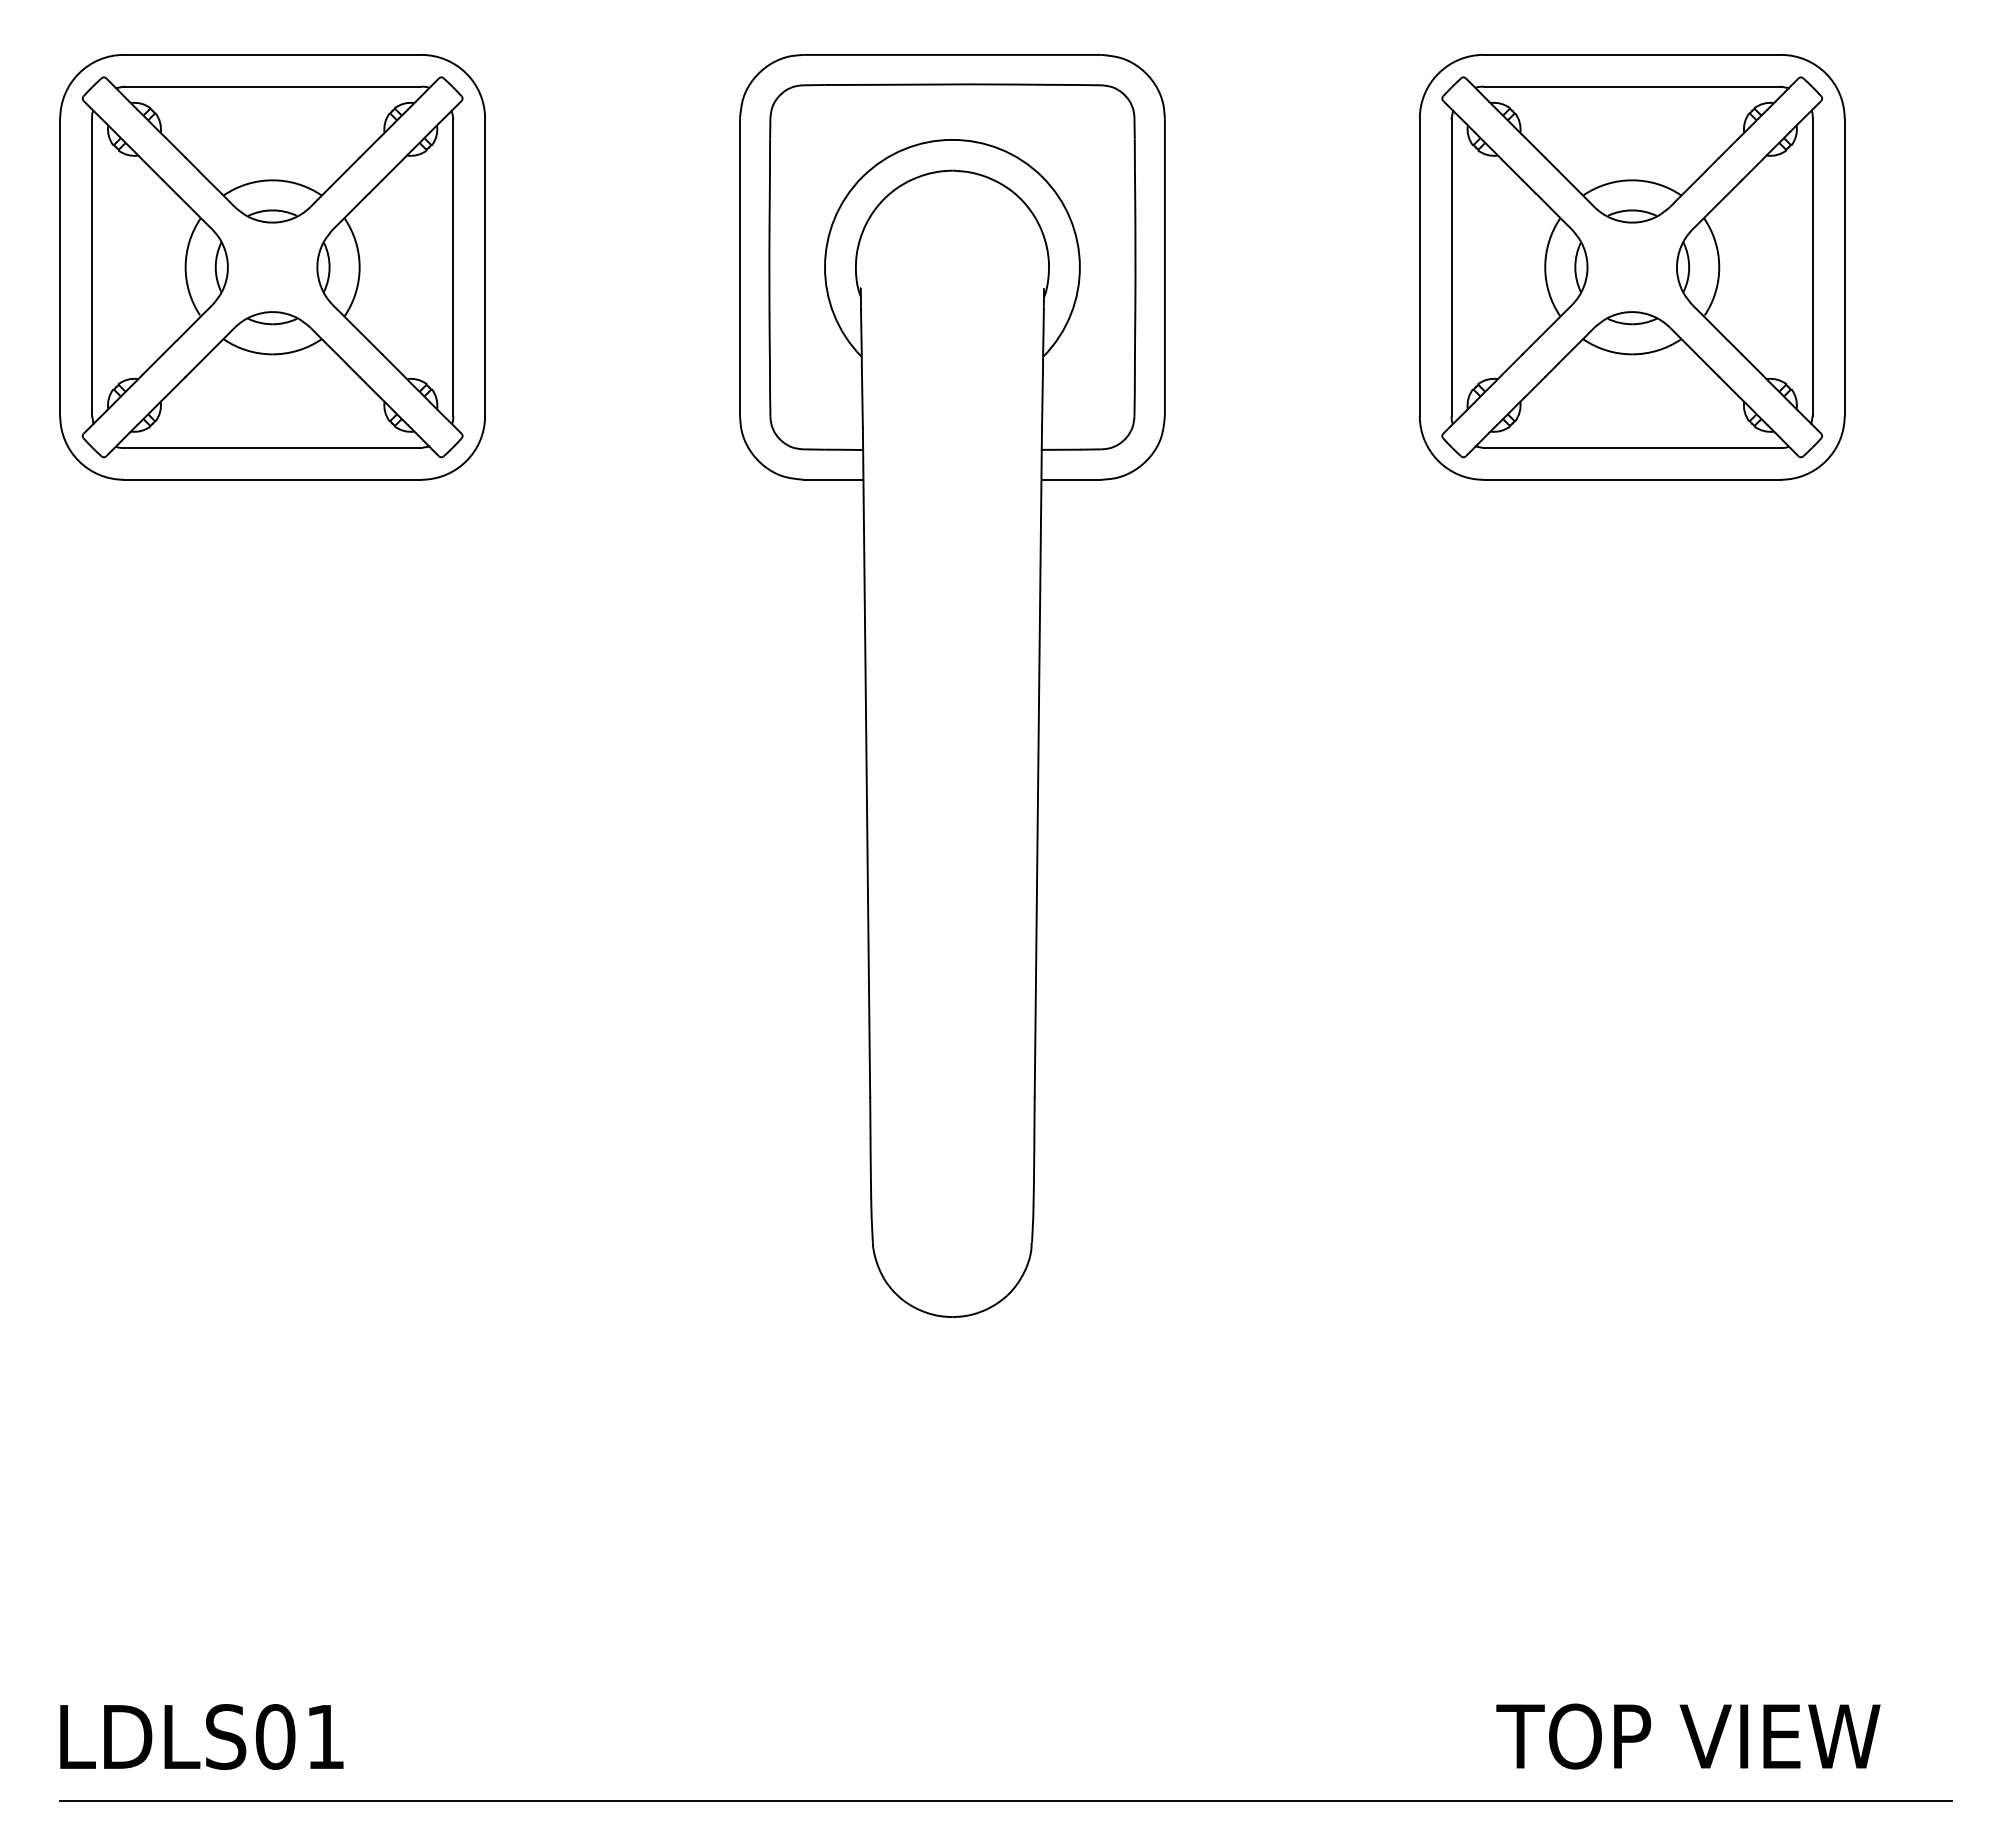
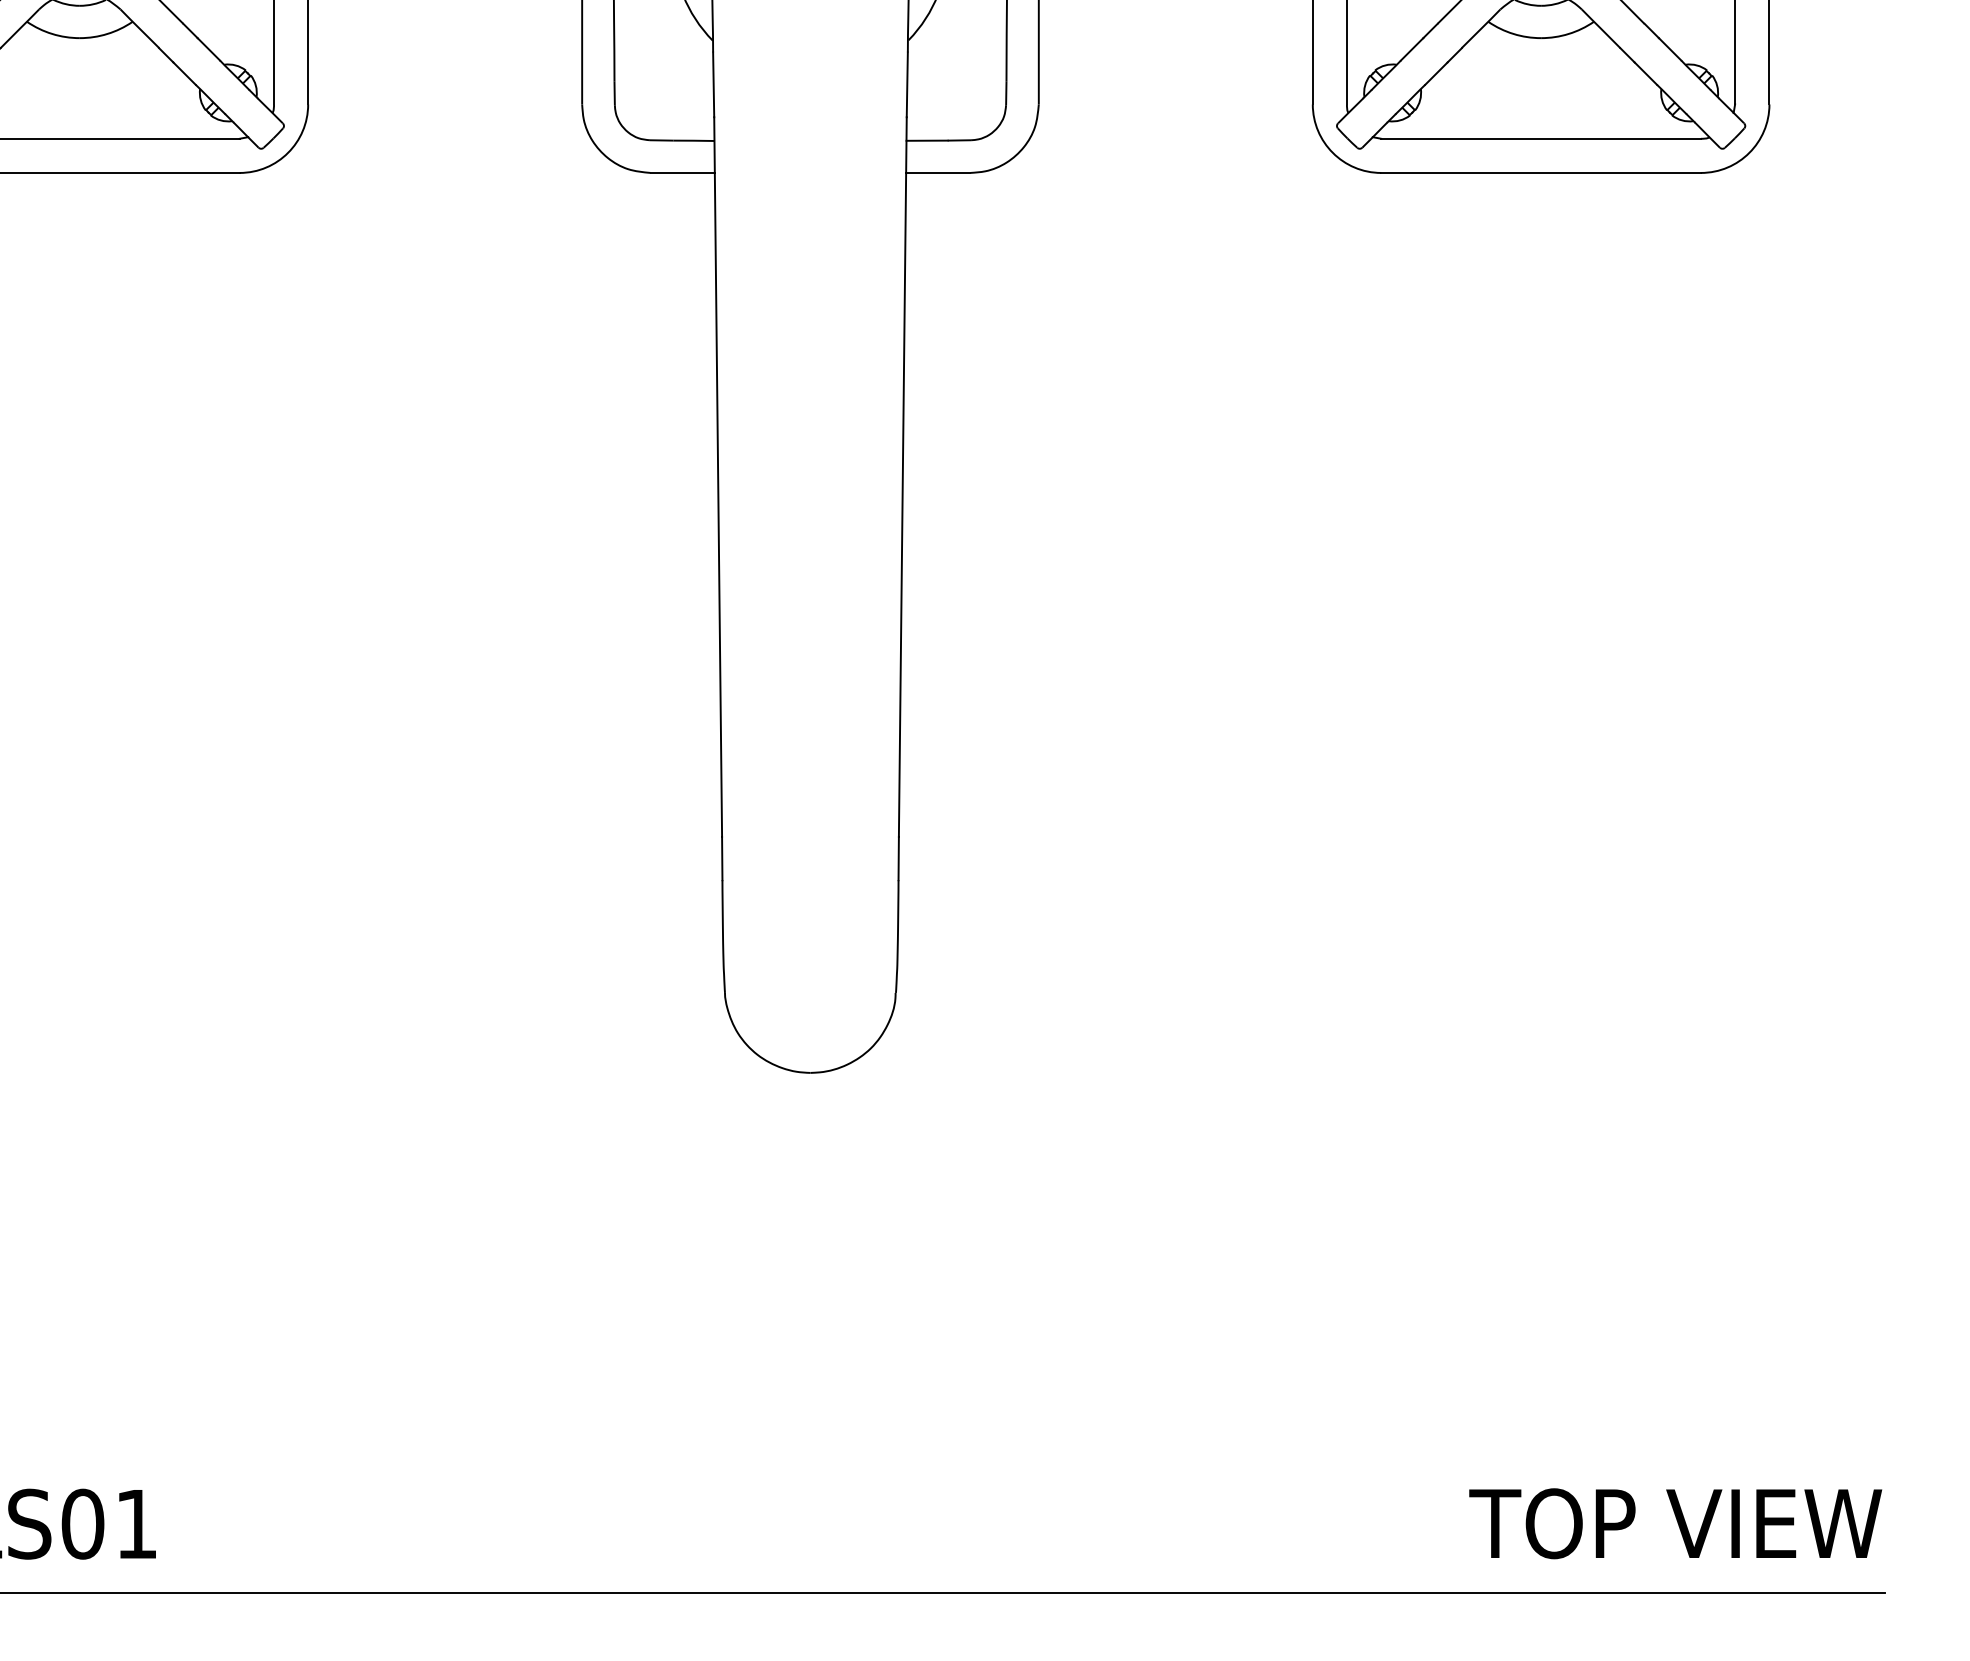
text: (1688, 1736) -> (1675, 1523), moved

